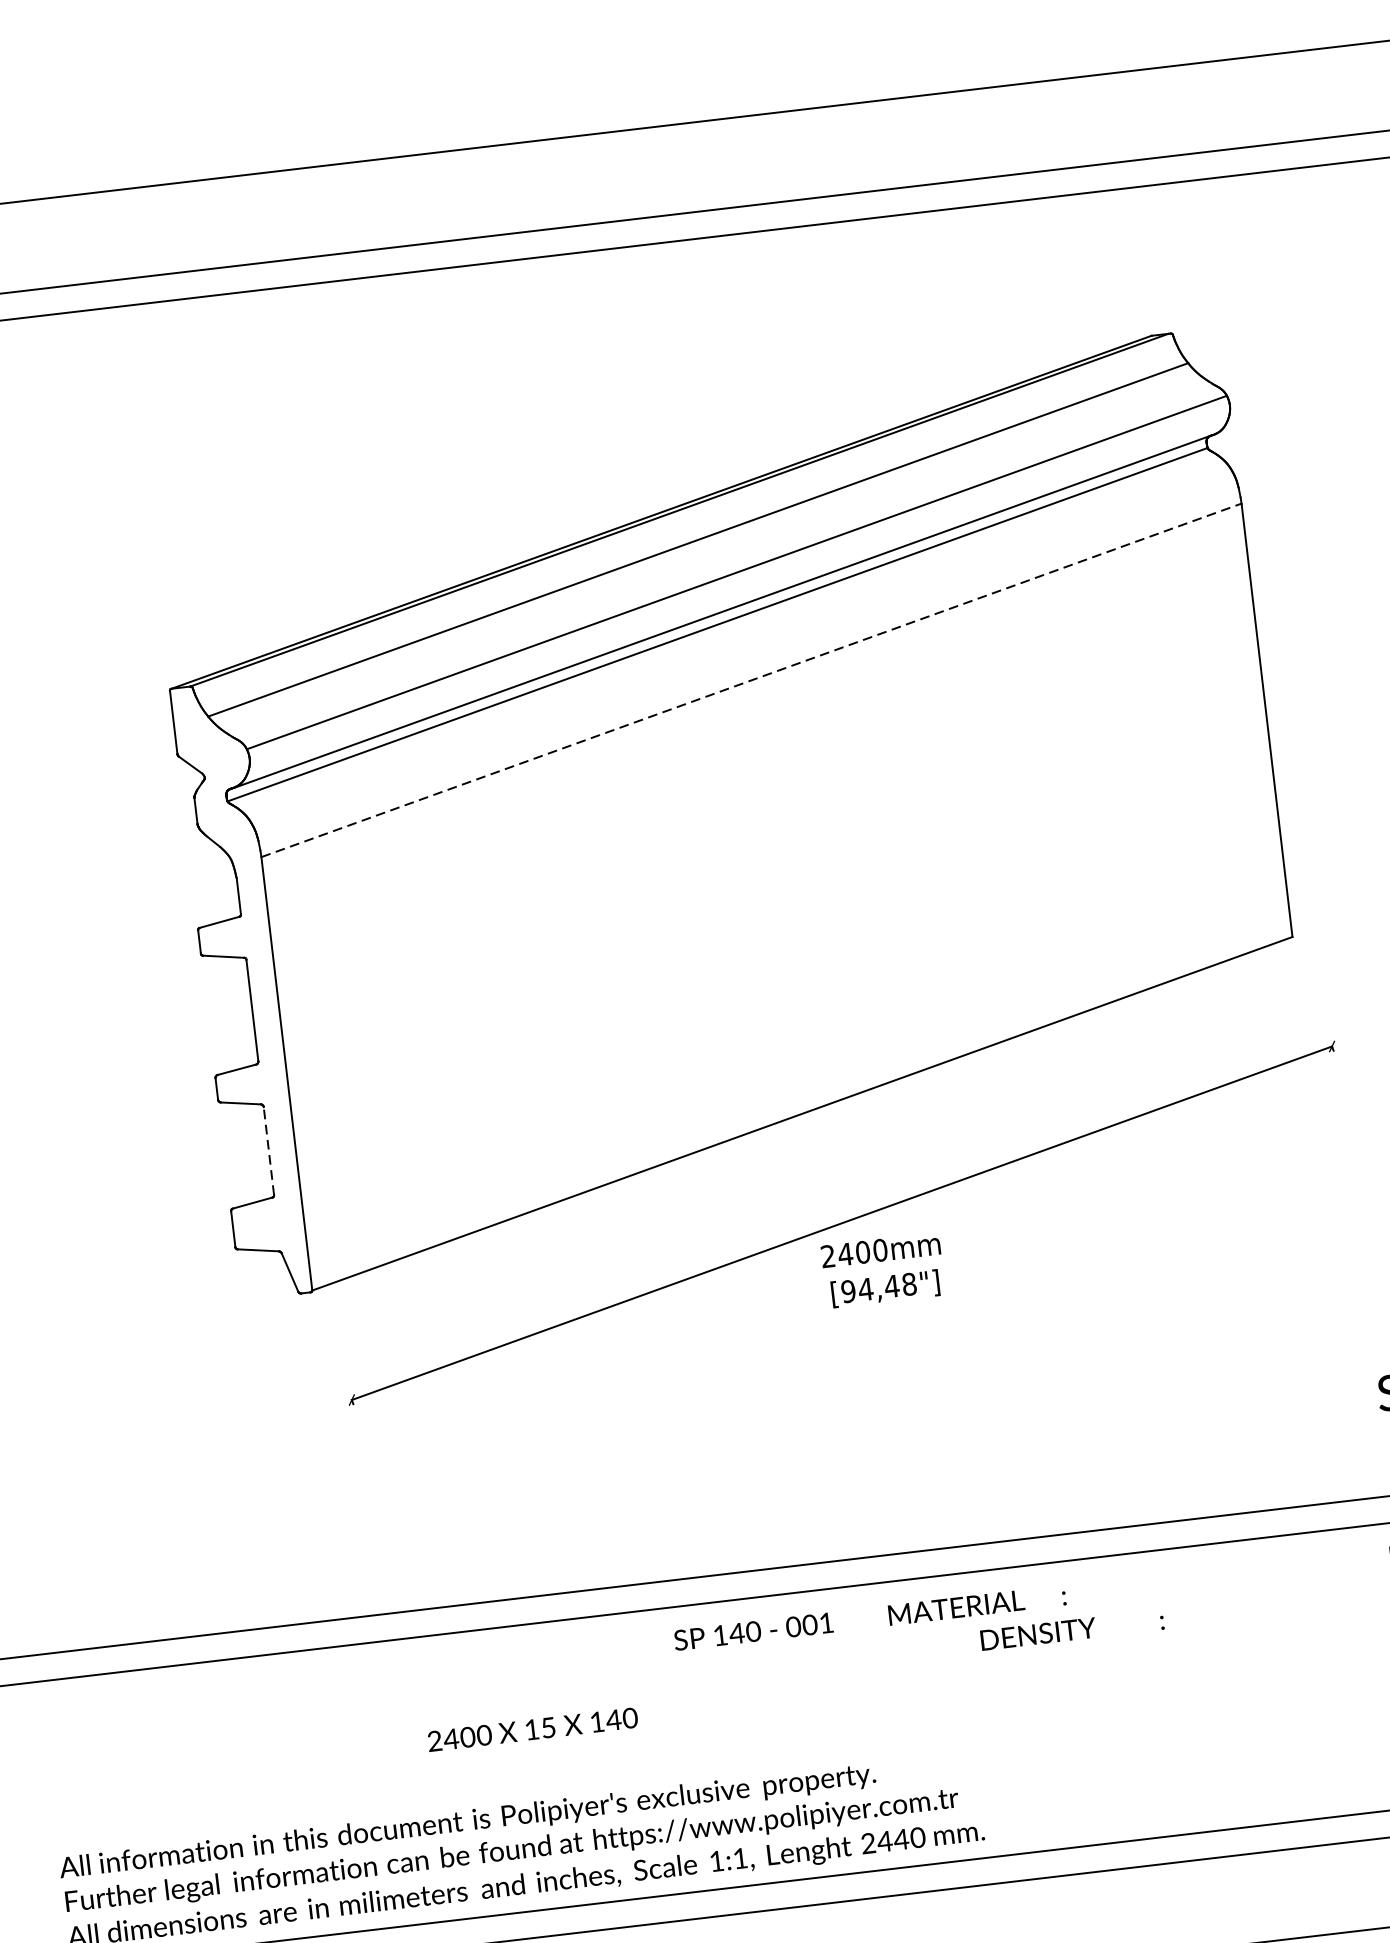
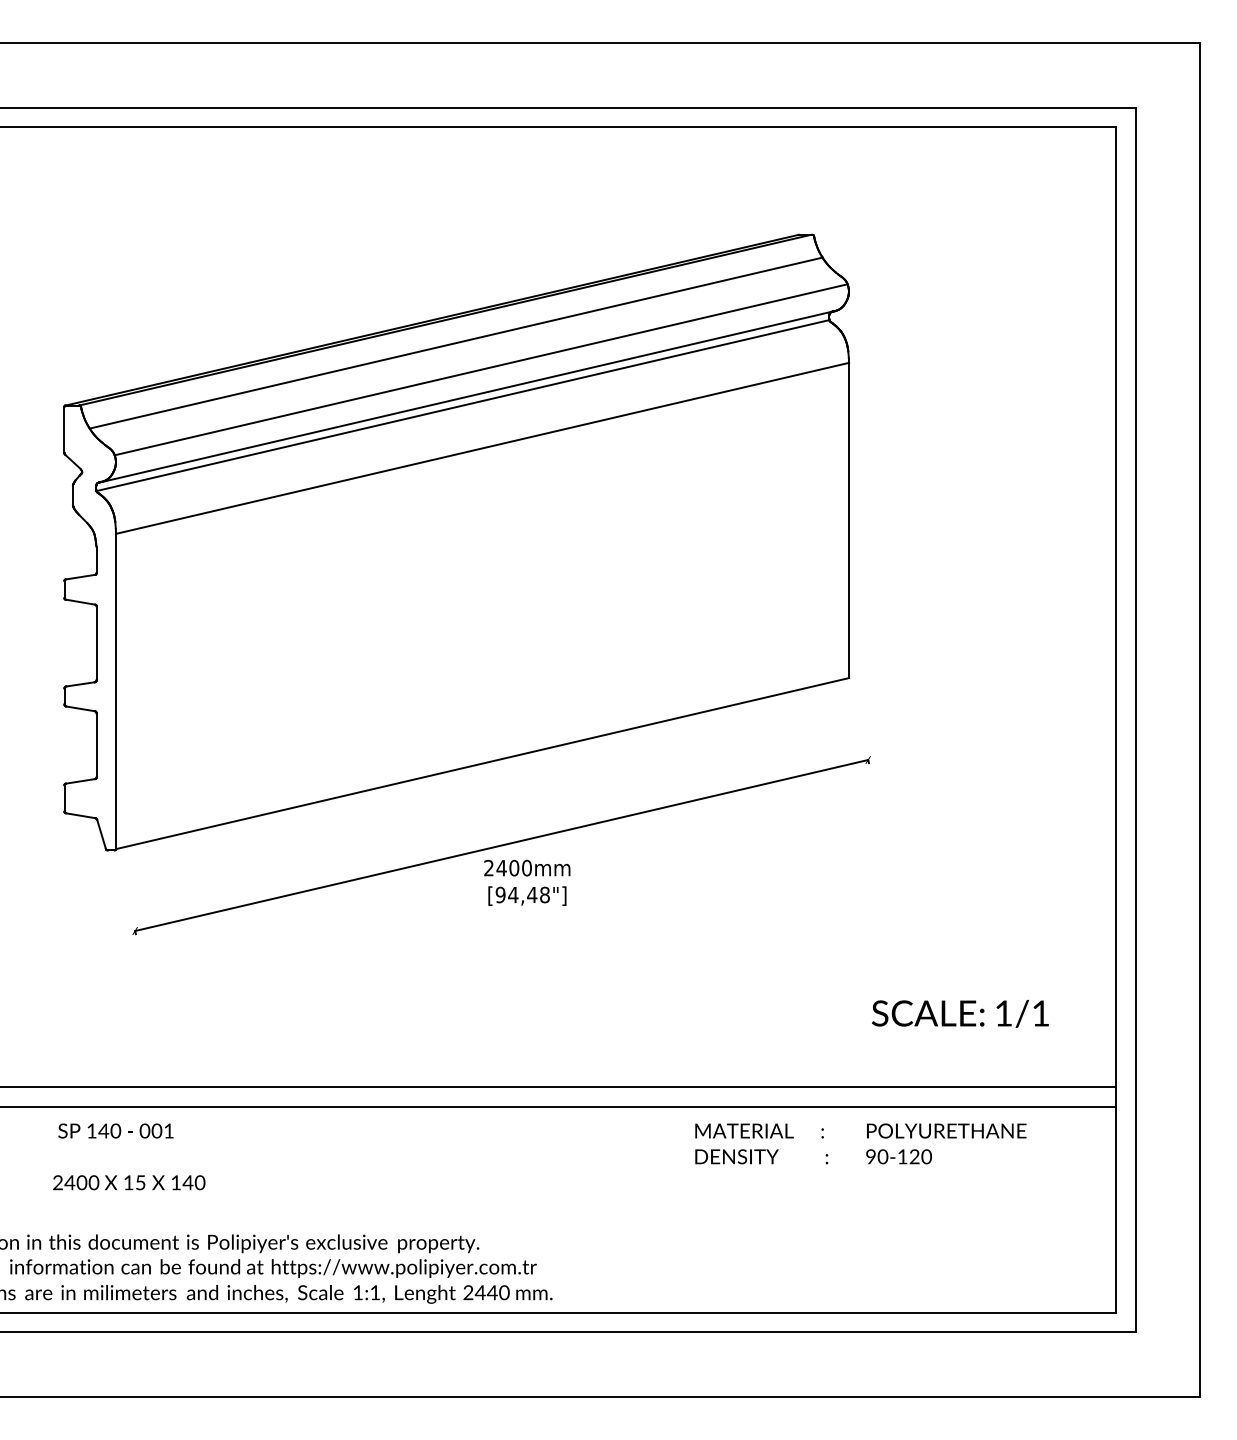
line: (752, 680) -> (483, 448), dashed -> solid
line: (268, 1151) -> (96, 745), dashed -> solid
text: (977, 1604) -> (759, 1130), moved
text: (1072, 1629) -> (761, 1156), moved
text: (752, 1630) -> (115, 1130), moved
text: (533, 1729) -> (129, 1182), moved

